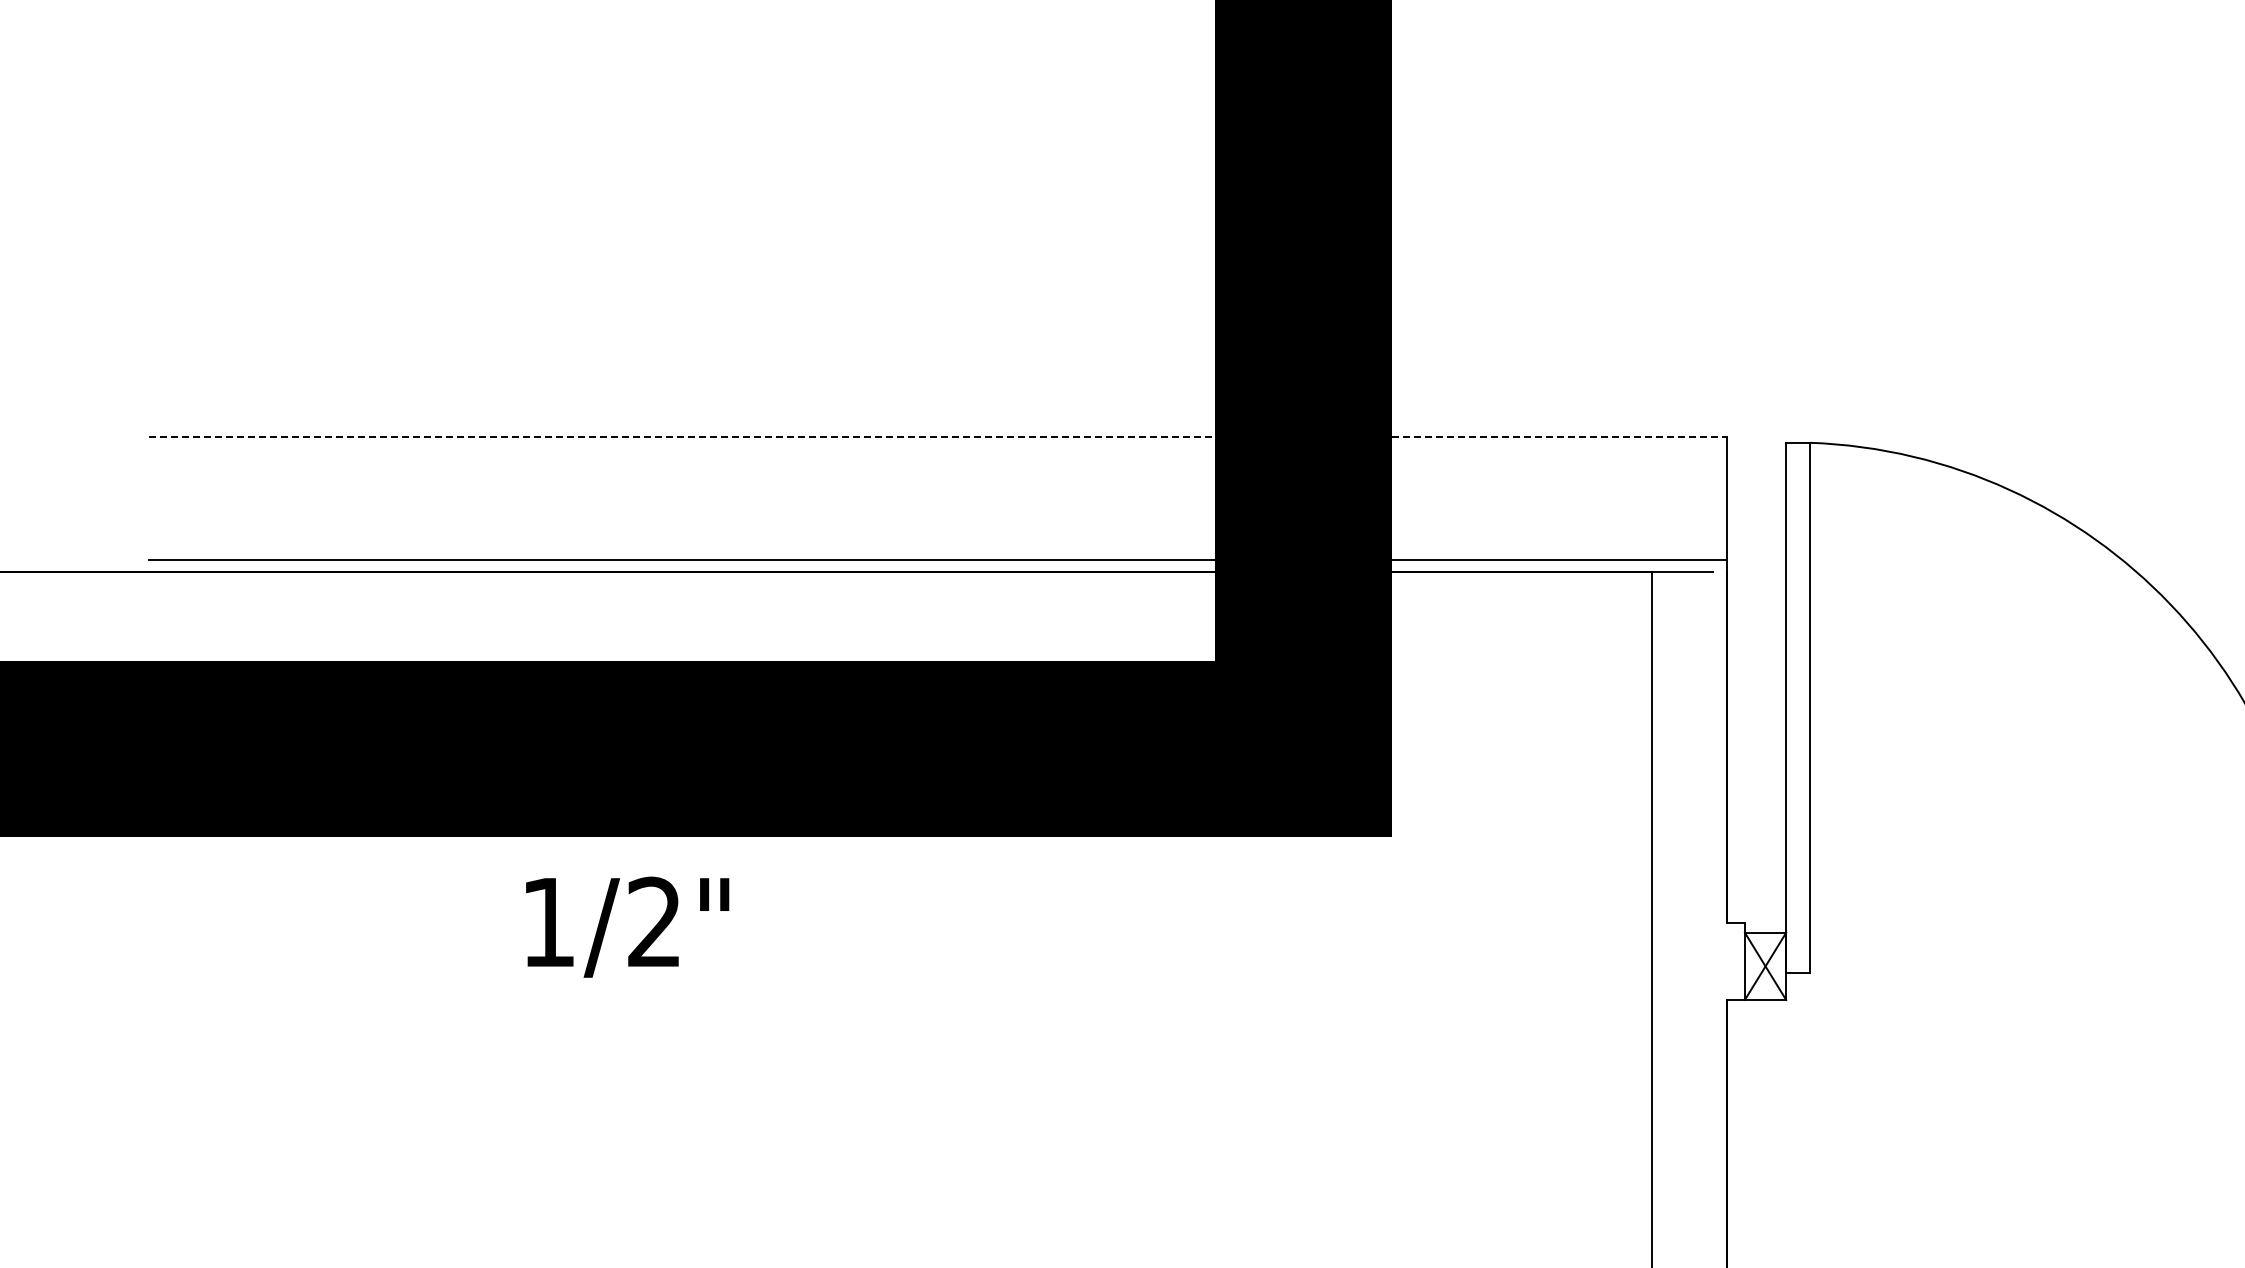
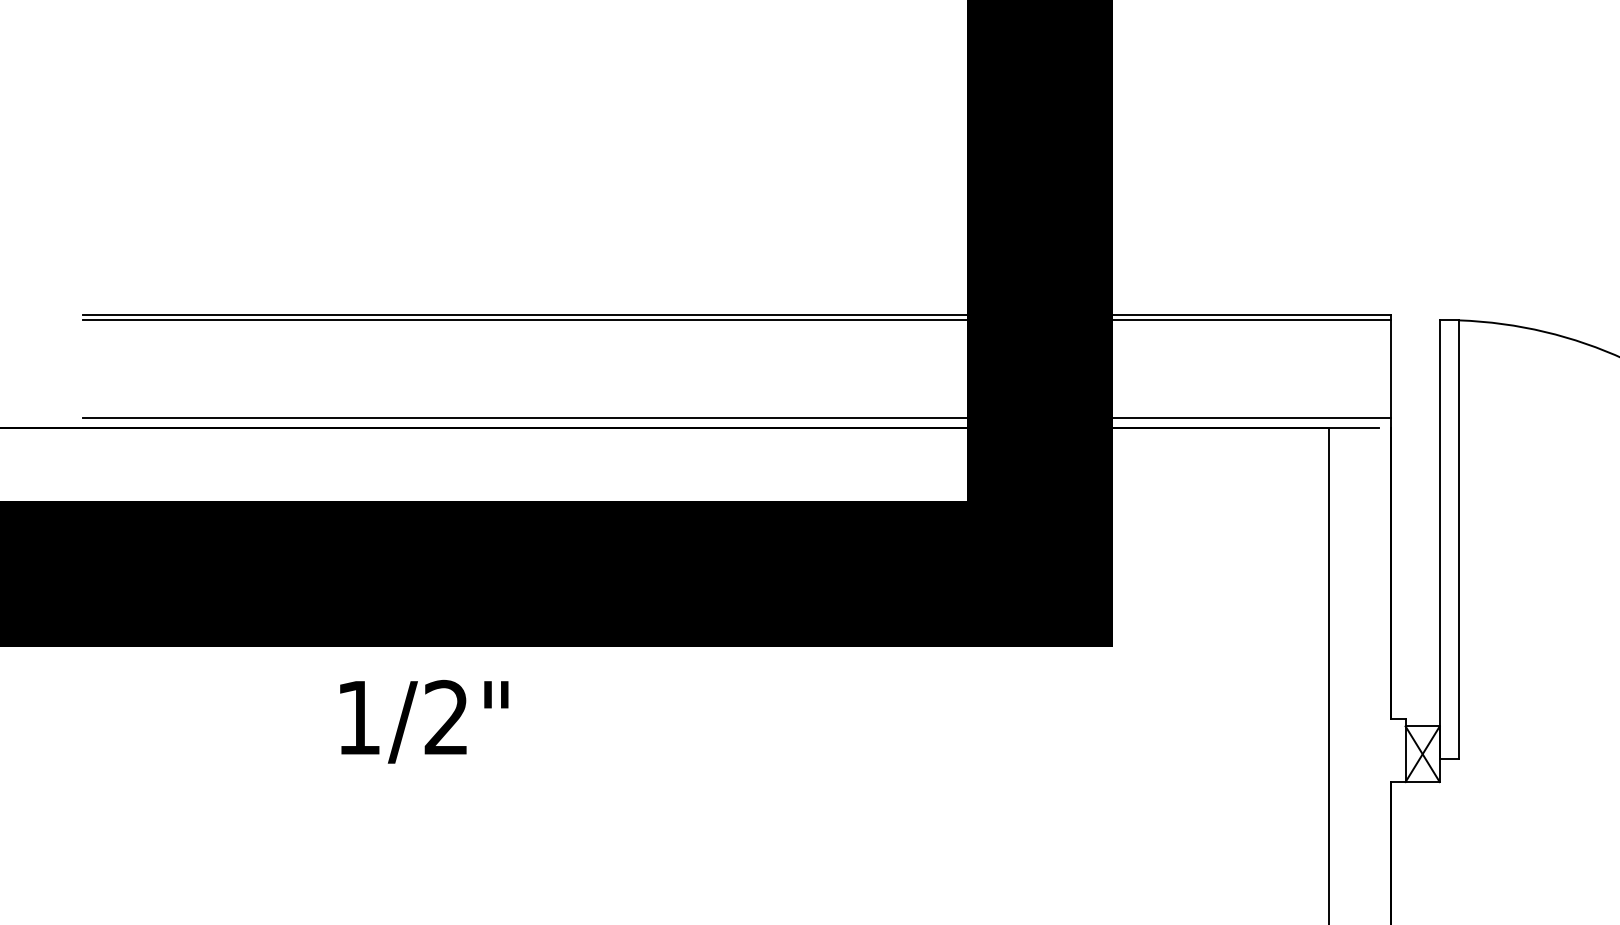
line: (938, 436) -> (737, 315), dashed -> solid
line: (937, 442) -> (736, 320), added
text: (627, 926) -> (424, 721), moved

